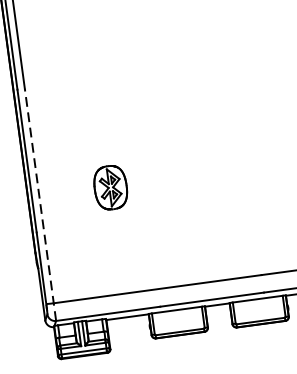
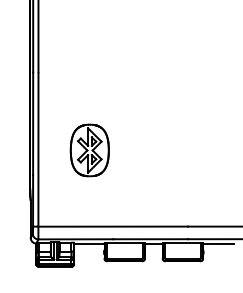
part: (110, 187) -> (89, 150), size x1.67
line: (40, 205) -> (38, 156), dashed -> solid

